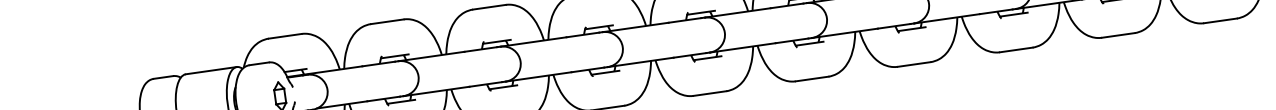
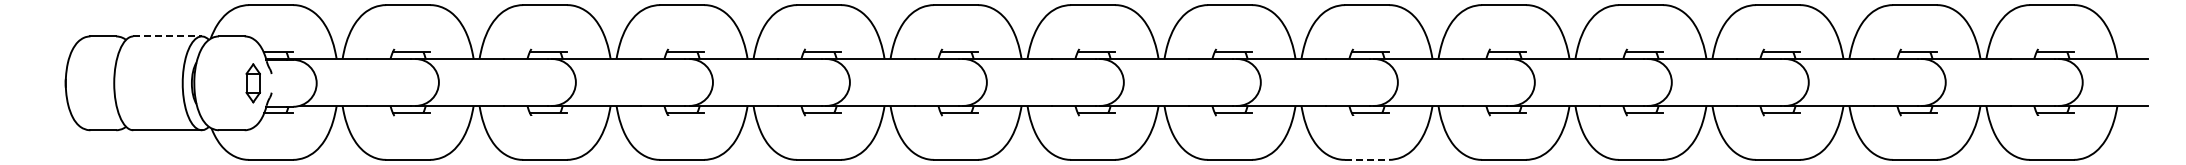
line: (1118, 35) -> (1367, 159), solid -> dashed
line: (212, 70) -> (168, 36), solid -> dashed

